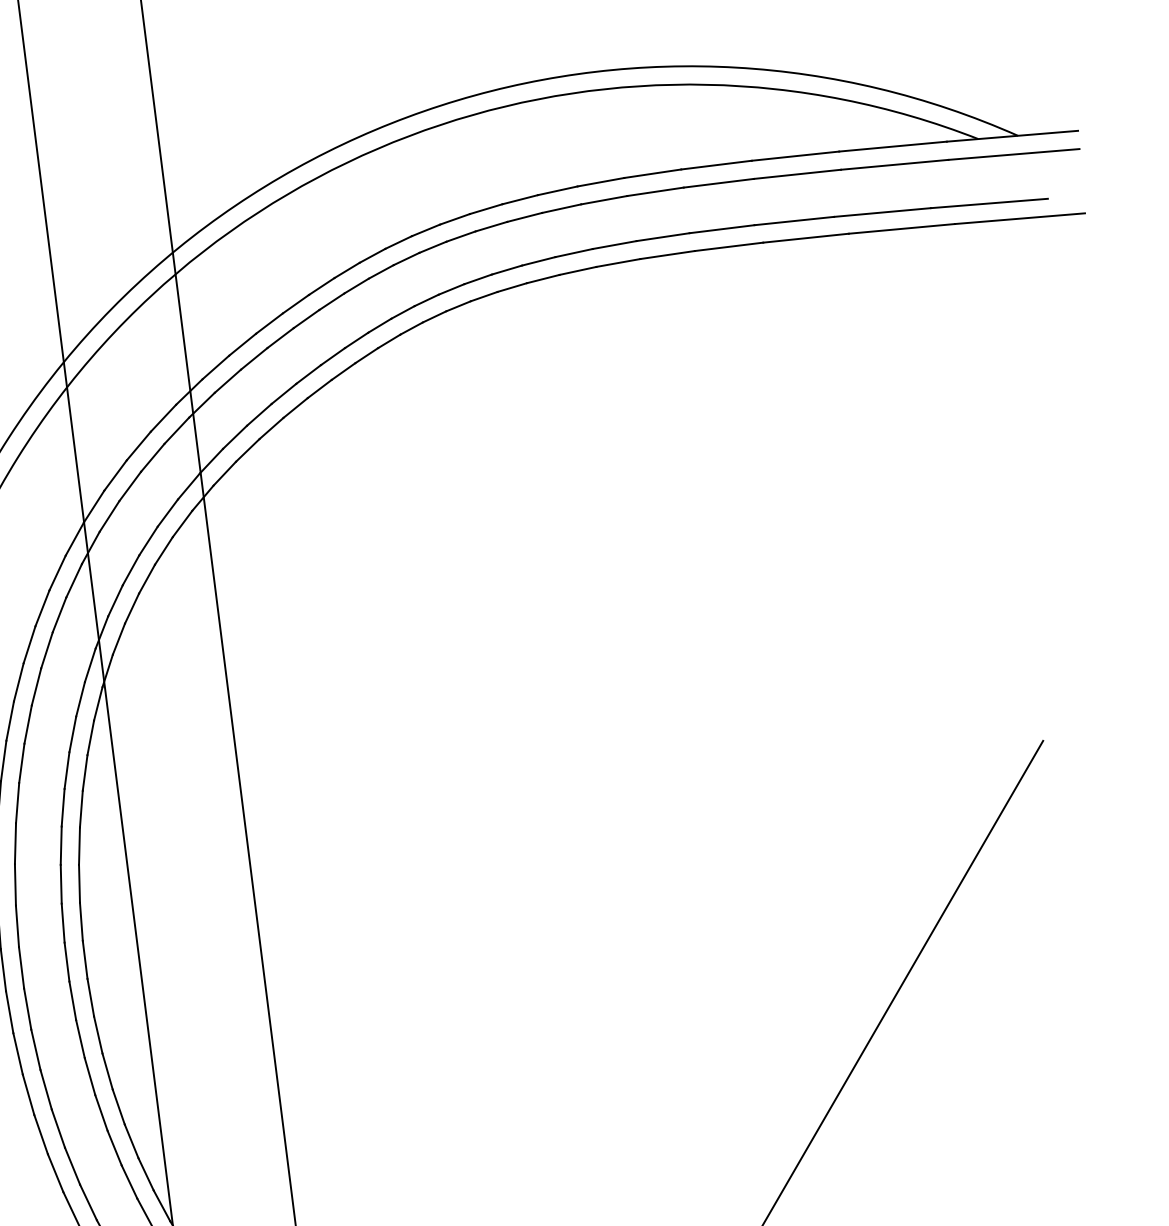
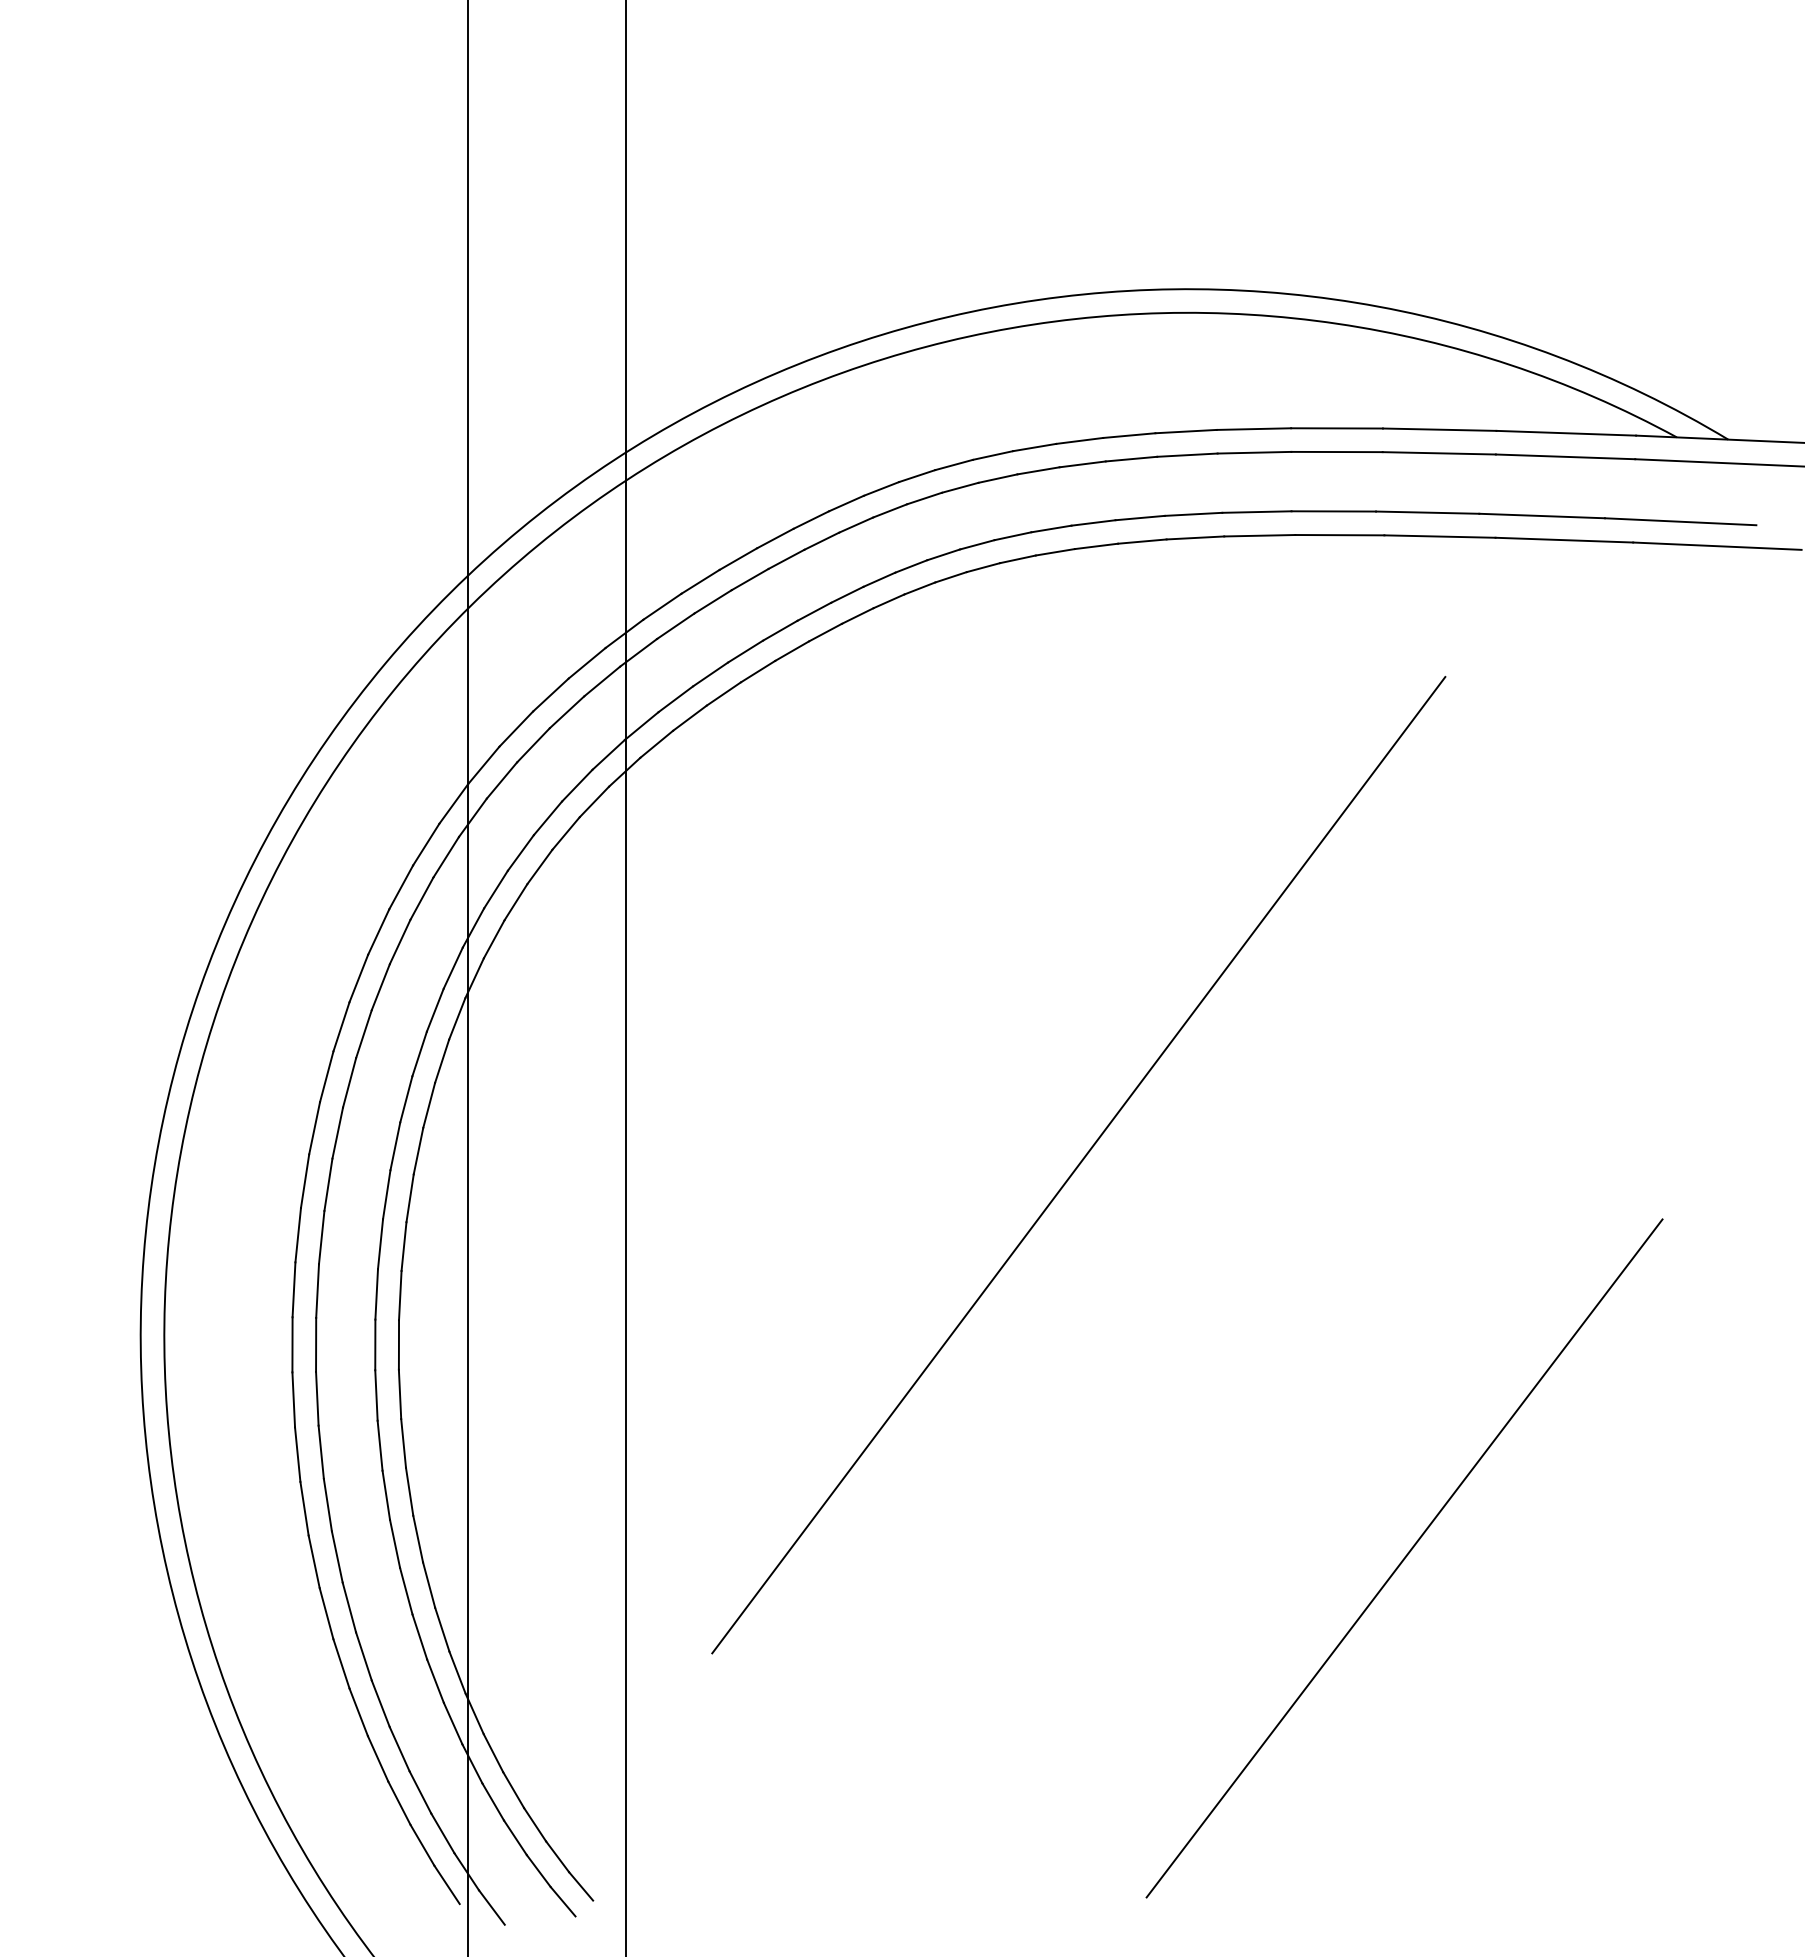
line: (589, 756) -> (1078, 1165), added

